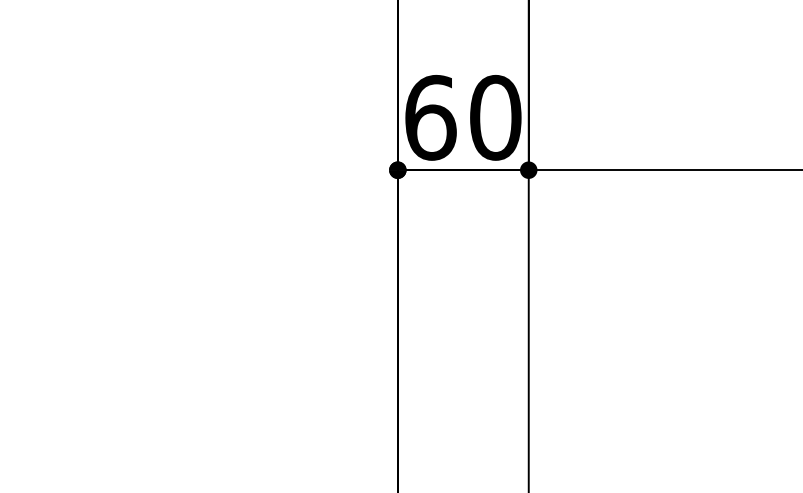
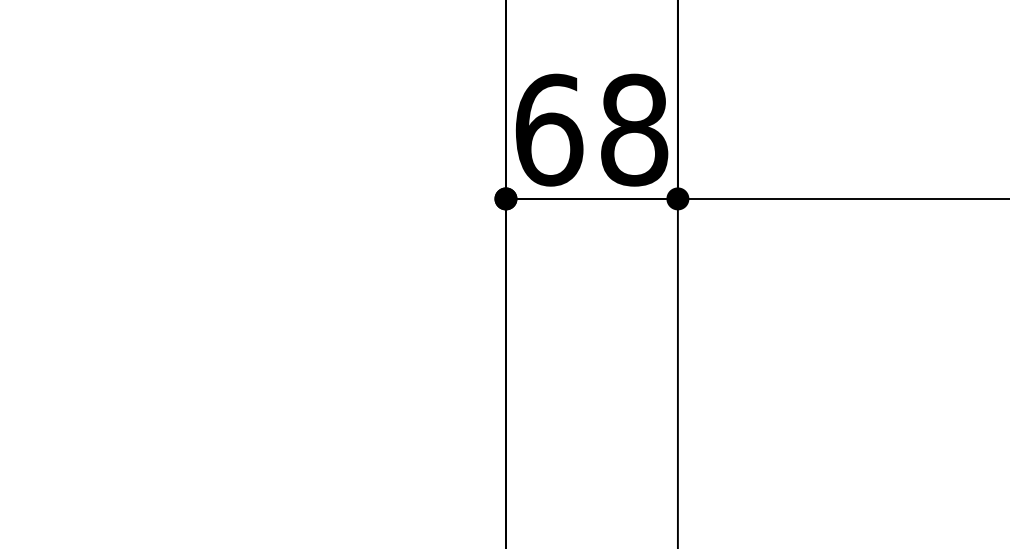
text: (495, 117) -> (634, 129), 60 -> 68

